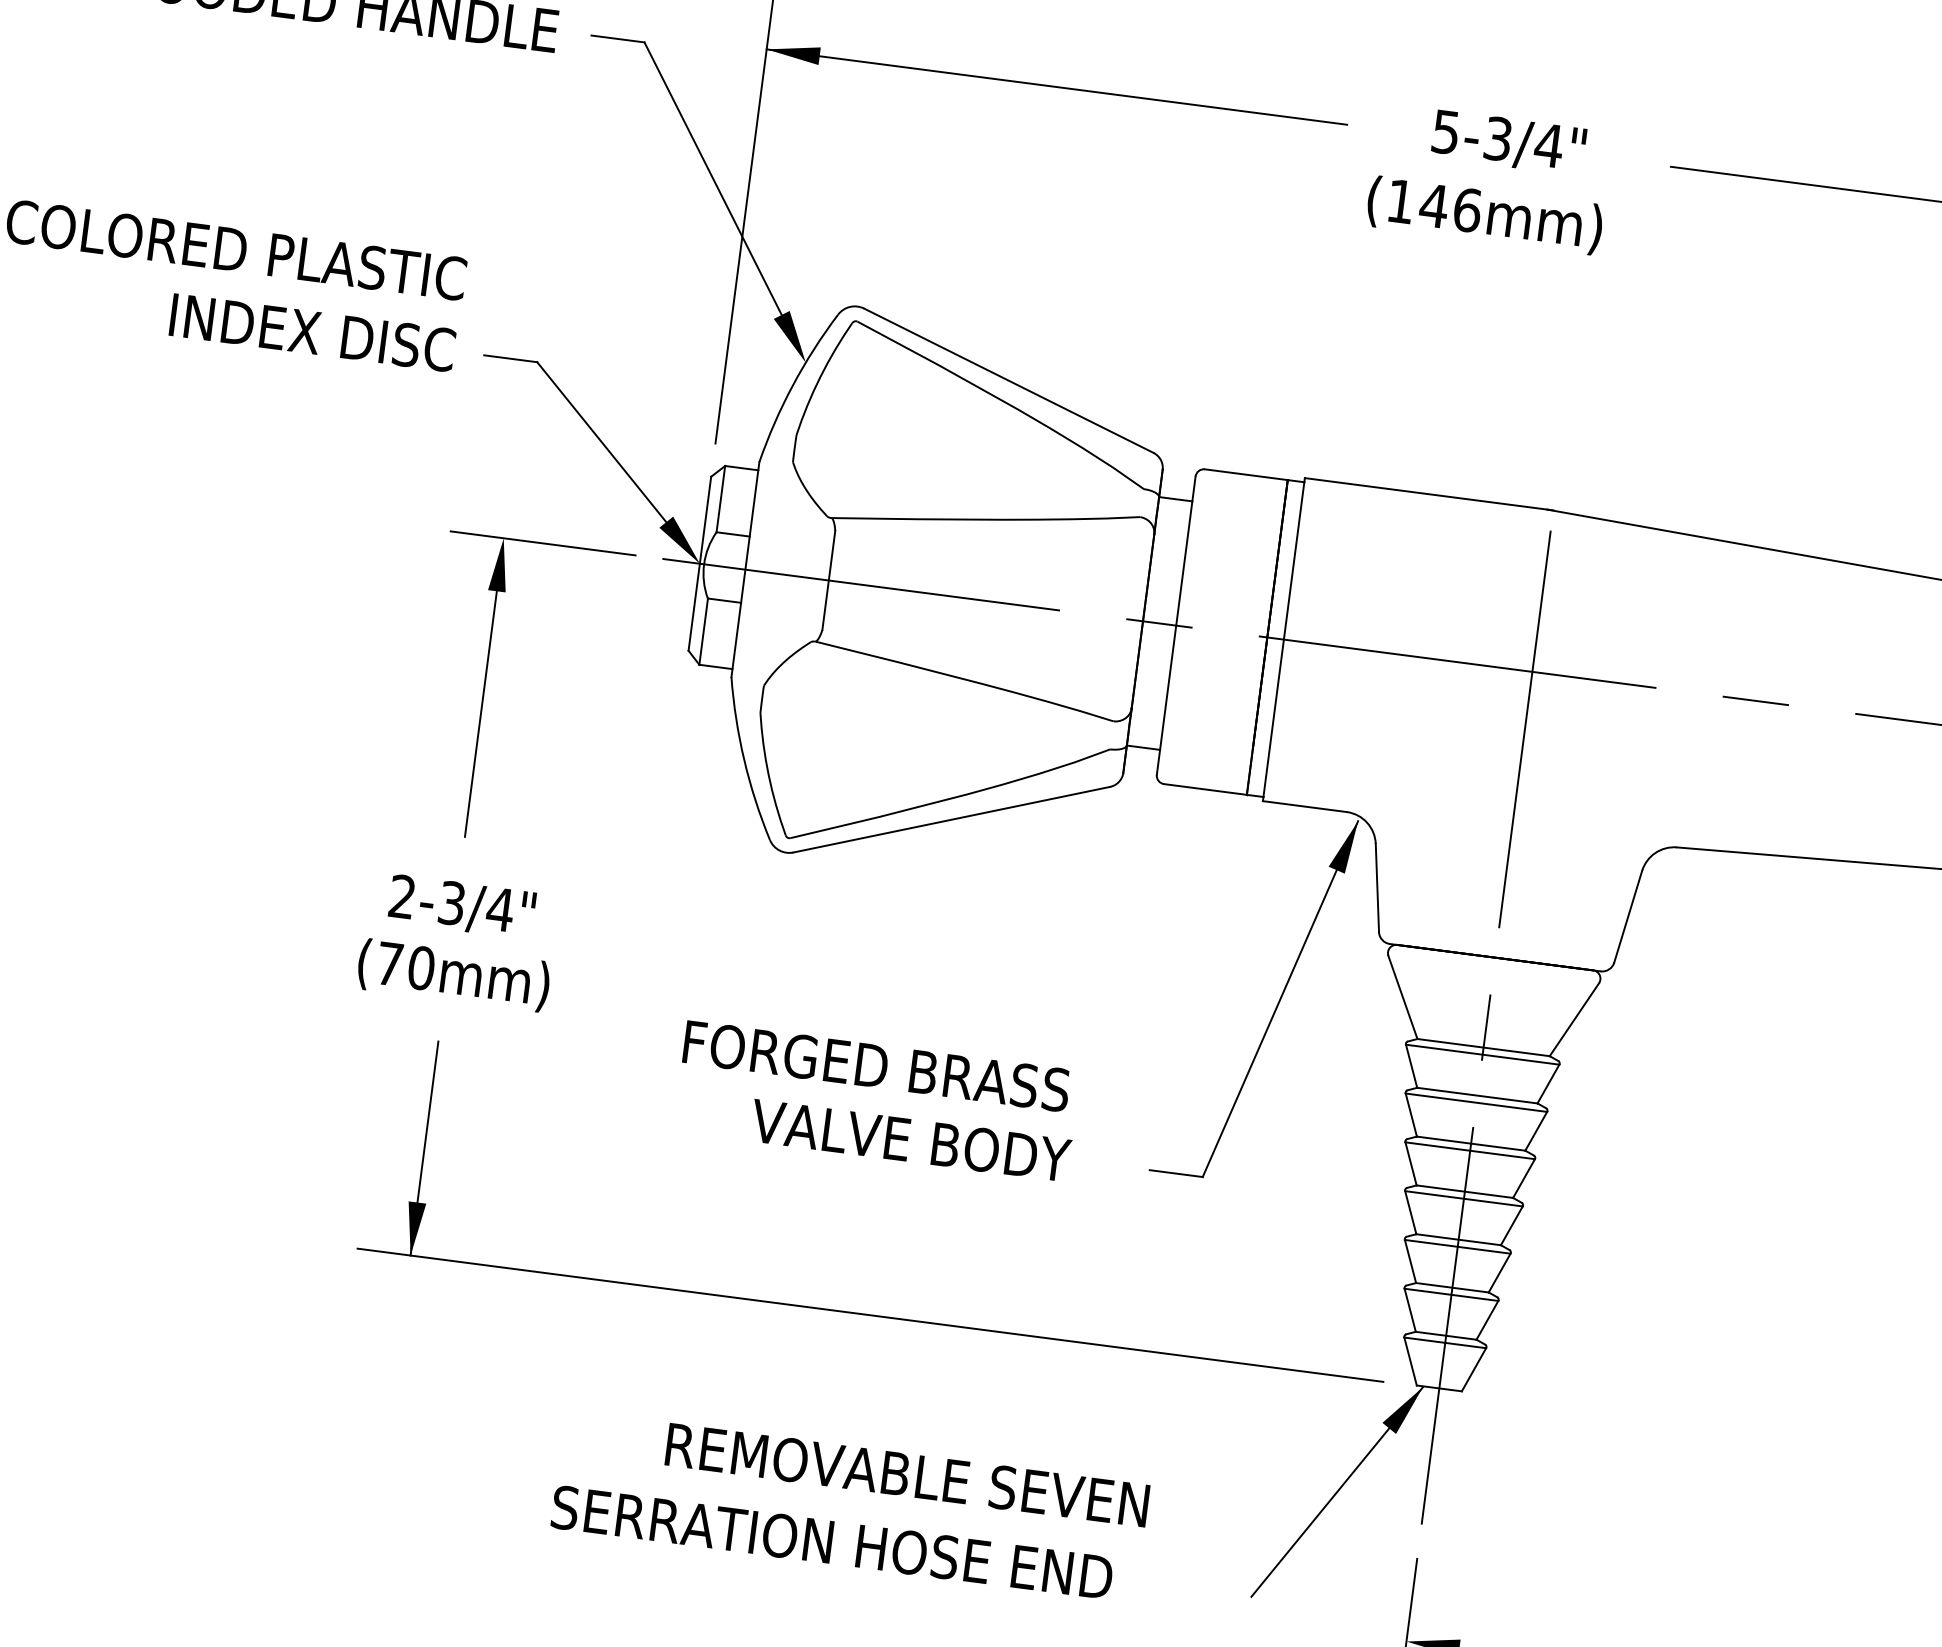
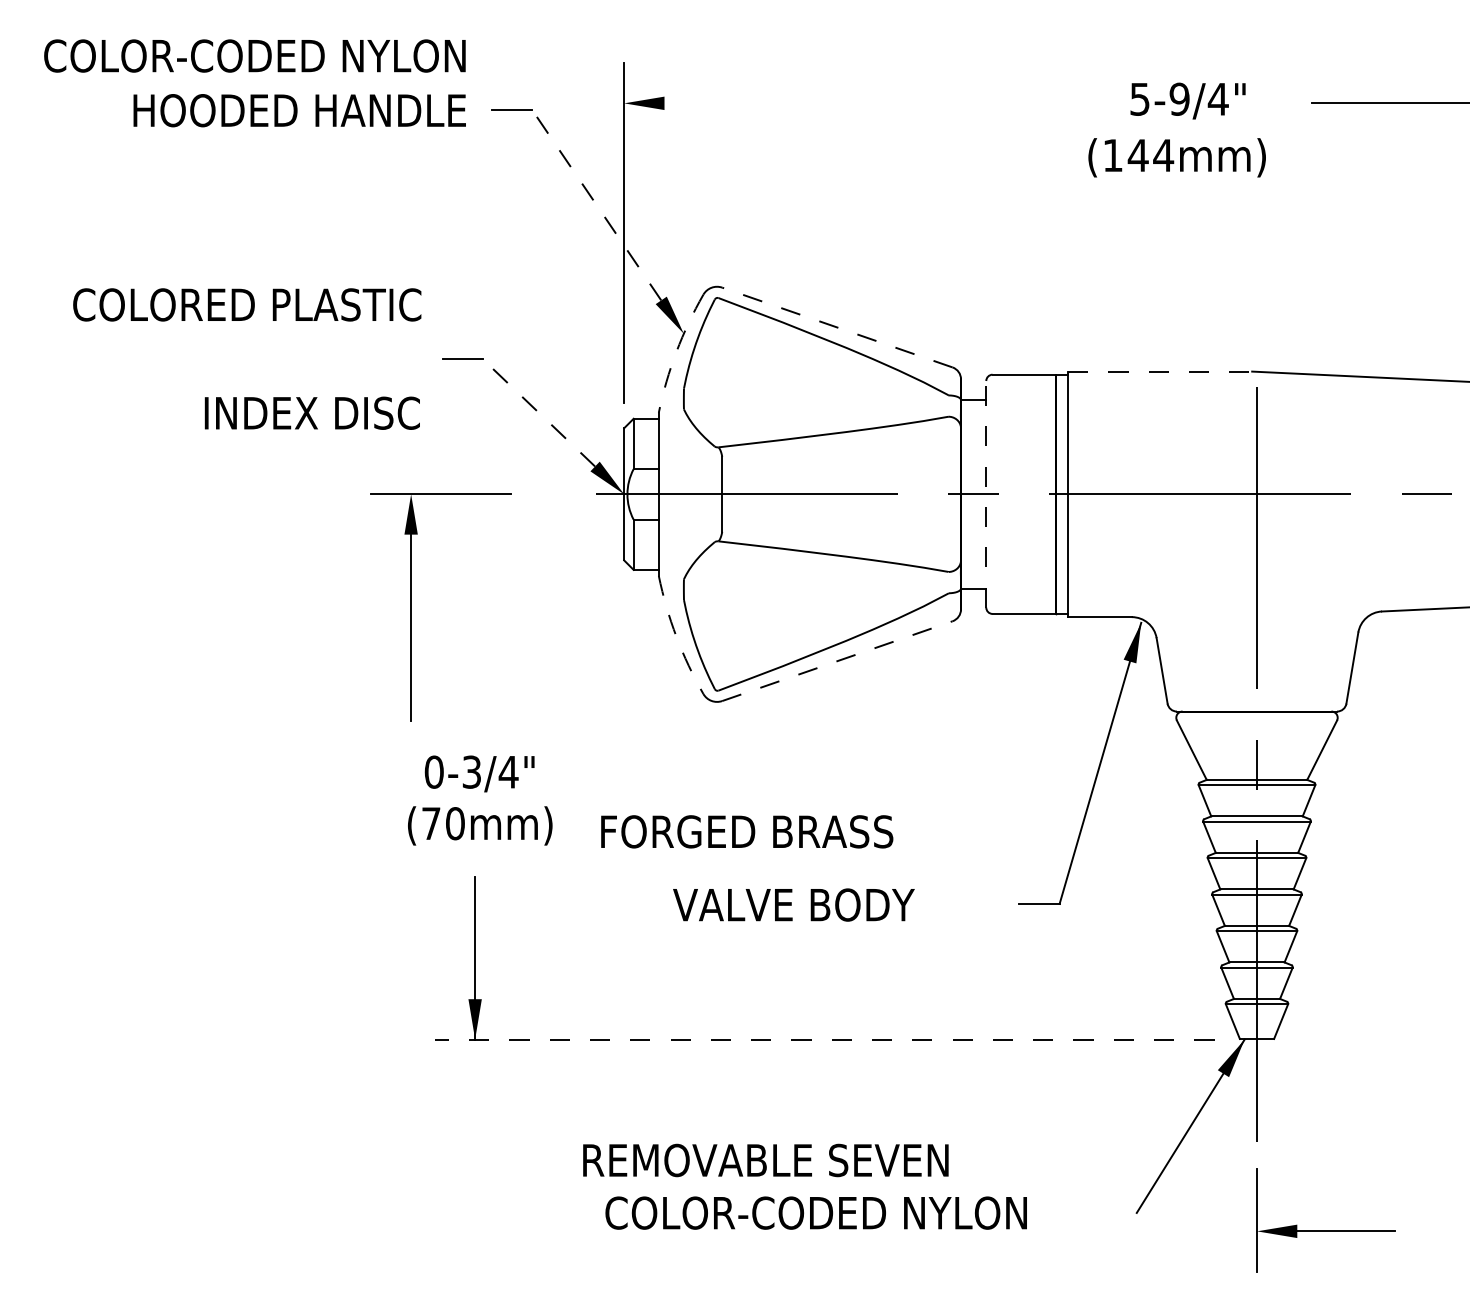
line: (1056, 87) -> (844, 103), removed
text: (1498, 137) -> (1179, 98), 5-3/4" -> 5-9/4"
line: (712, 179) -> (596, 205), solid -> dashed
text: (1467, 210) -> (1163, 155), (146mm) -> (144mm)
text: (311, 331) -> (311, 412), moved
line: (1008, 380) -> (837, 327), solid -> dashed
arc: (793, 384) -> (676, 351), solid -> dashed
line: (601, 441) -> (538, 412), solid -> dashed
line: (1430, 494) -> (1163, 371), solid -> dashed
line: (1176, 624) -> (986, 493), solid -> dashed
part: (484, 687) -> (411, 607), moved
arc: (744, 759) -> (676, 636), solid -> dashed
line: (951, 820) -> (837, 661), solid -> dashed
text: (401, 895) -> (433, 771), 2-3/4" -> 0-3/4"
text: (877, 1065) -> (747, 831), moved
text: (910, 1139) -> (793, 904), moved
line: (870, 1315) -> (824, 1039), solid -> dashed
text: (906, 1475) -> (765, 1160), moved
text: (831, 1541) -> (817, 1212), SERRATION HOSE END -> COLOR-CODED NYLON

